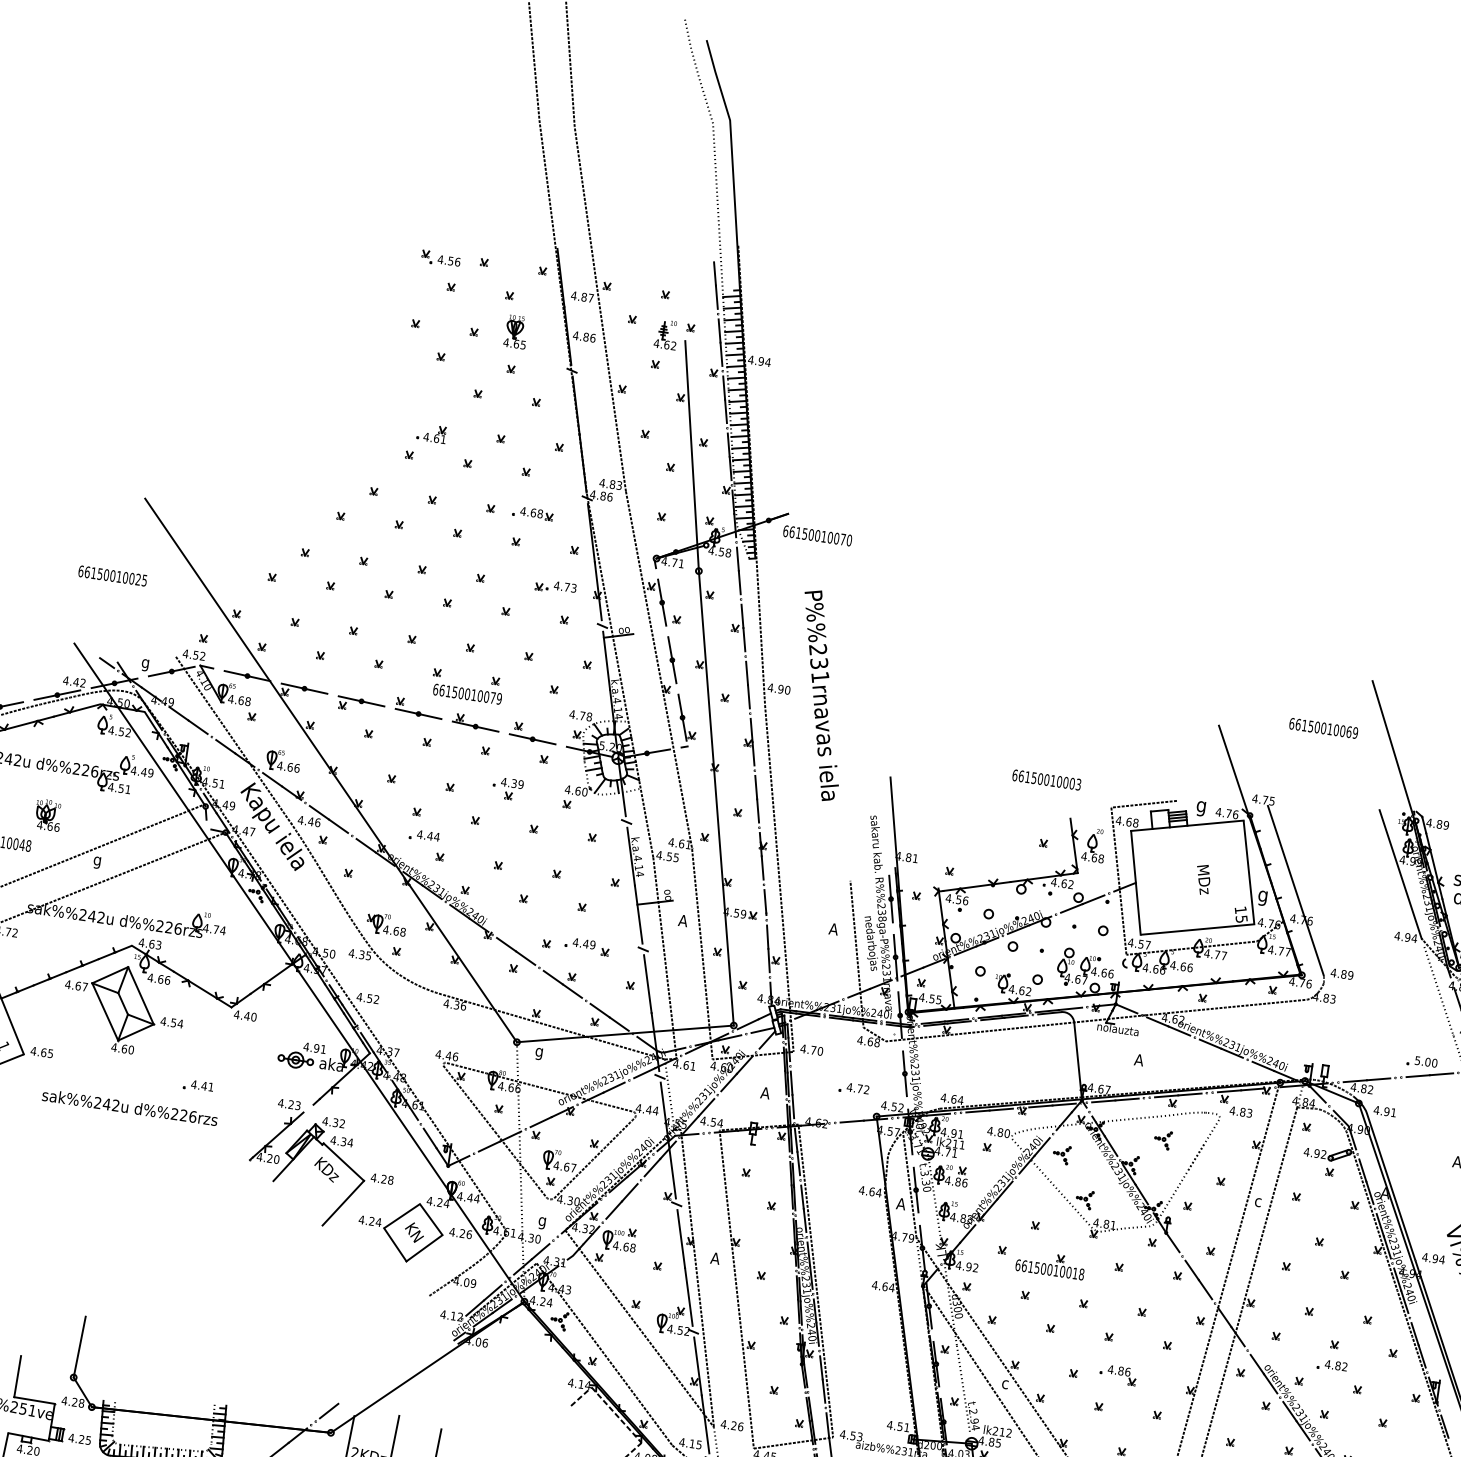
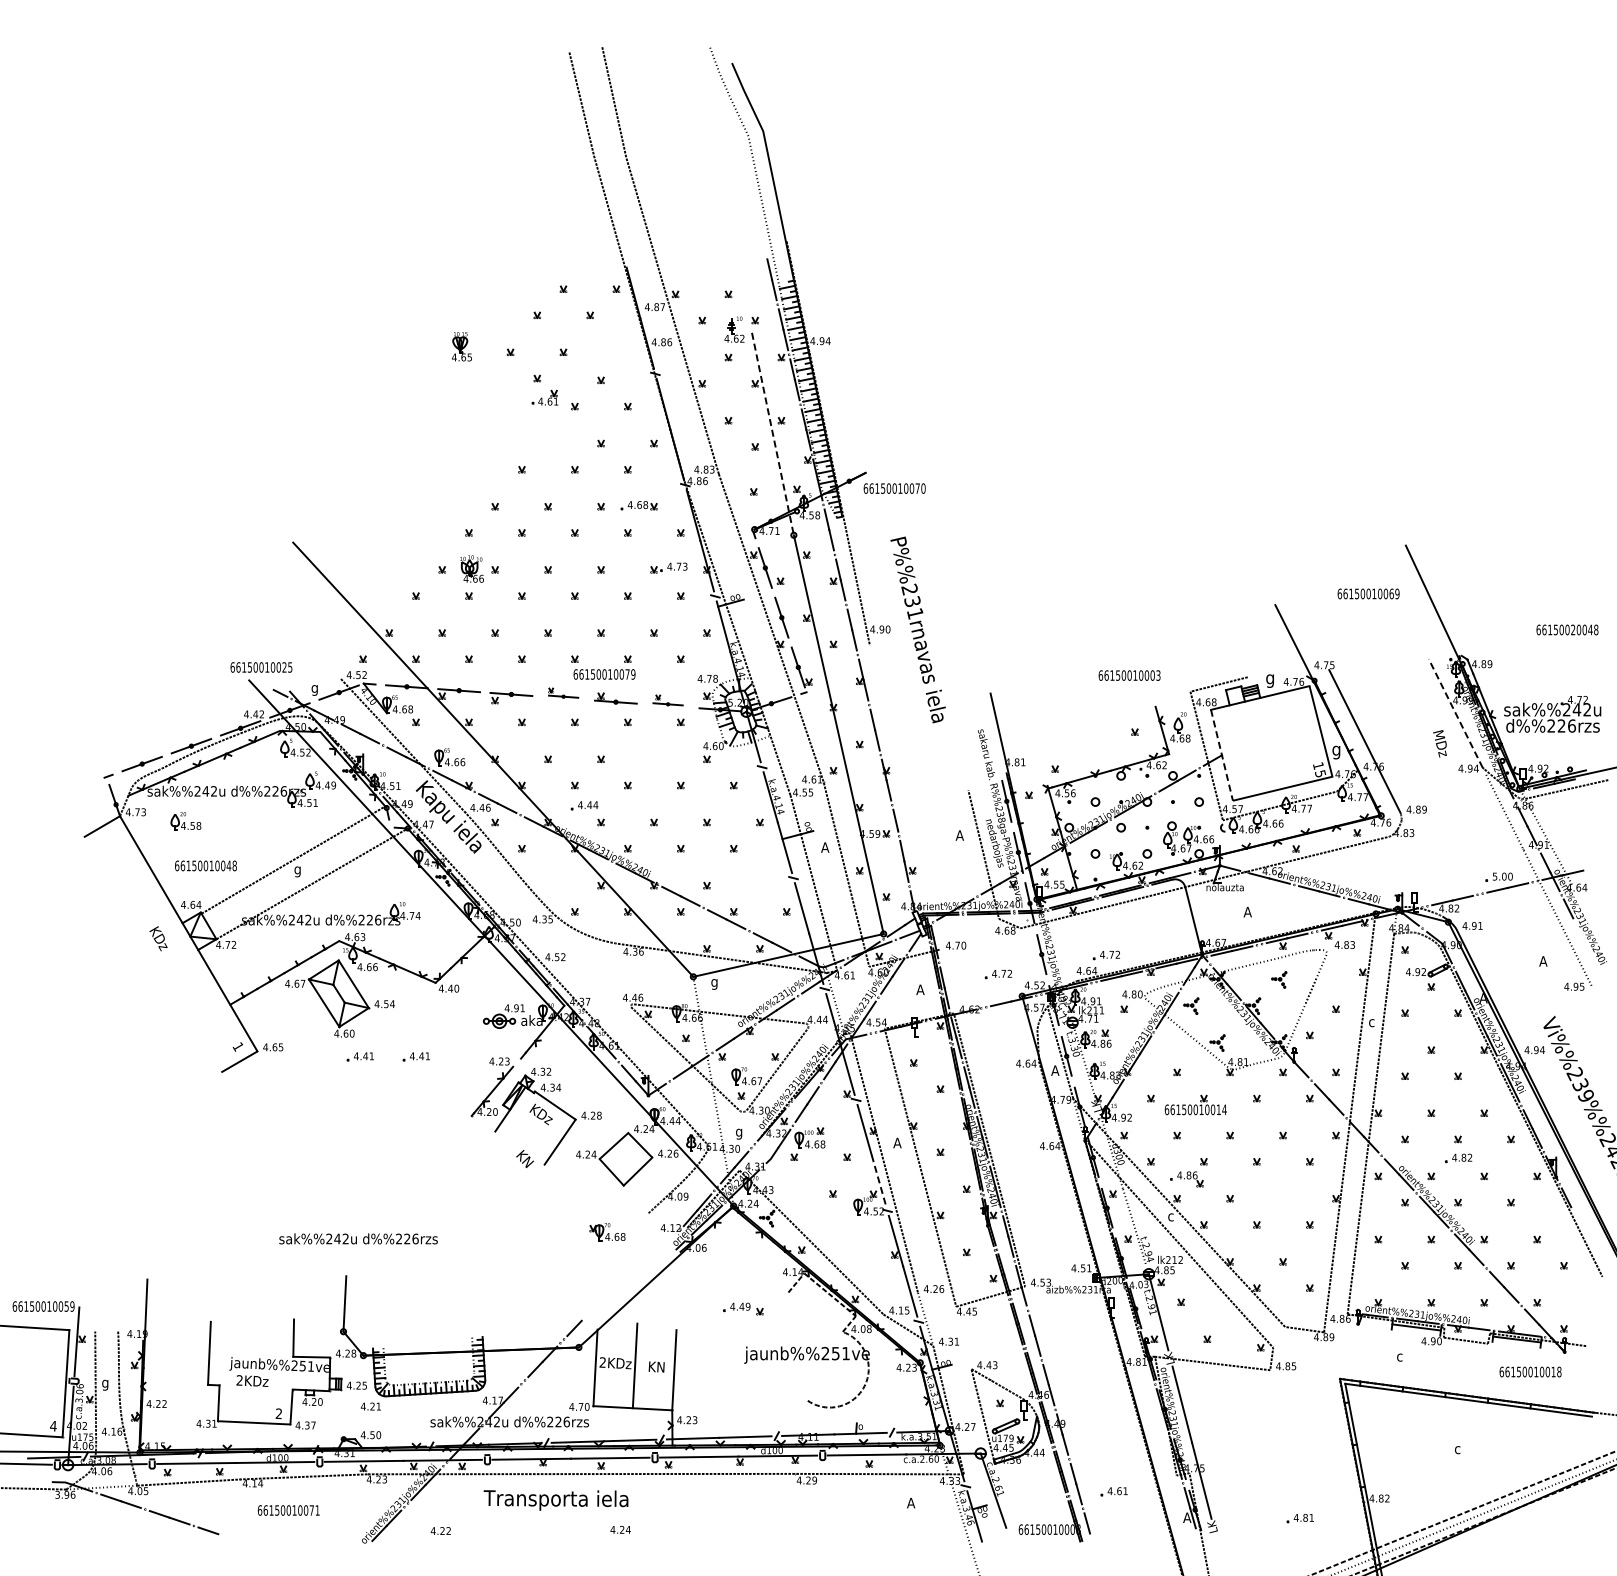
part: (440, 258) -> (524, 291), removed
part: (515, 331) -> (461, 346), moved
part: (431, 433) -> (544, 397), moved
line: (692, 456) -> (773, 434), solid -> dashed
text: (112, 576) -> (261, 667), moved
part: (419, 707) -> (563, 692), size x0.7
part: (532, 733) -> (667, 700), size x0.7
part: (506, 787) -> (651, 752), removed
part: (47, 814) -> (471, 568), moved
line: (1400, 874) -> (1455, 713), solid -> dashed
line: (778, 878) -> (904, 797), removed
text: (1202, 879) -> (1439, 743), moved
line: (1135, 883) -> (1221, 755), solid -> dashed
part: (386, 924) -> (607, 1232), moved
part: (587, 946) -> (743, 1308), moved
part: (135, 1076) -> (359, 1056), added
part: (975, 1085) -> (1105, 955), added
text: (130, 1107) -> (358, 1238), moved
text: (413, 1233) -> (524, 1159), moved
text: (1081, 1274) -> (1224, 1109), 66150010018 -> 66150010014
line: (689, 1298) -> (879, 1181), solid -> dashed
line: (639, 1329) -> (839, 1215), removed
part: (1117, 1375) -> (1186, 1179), moved

